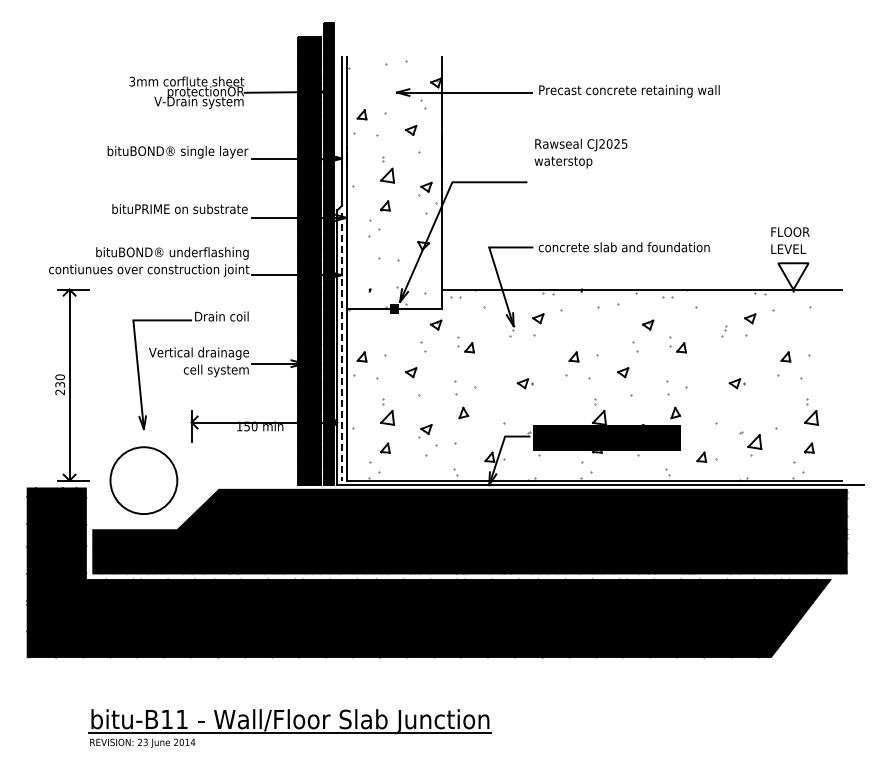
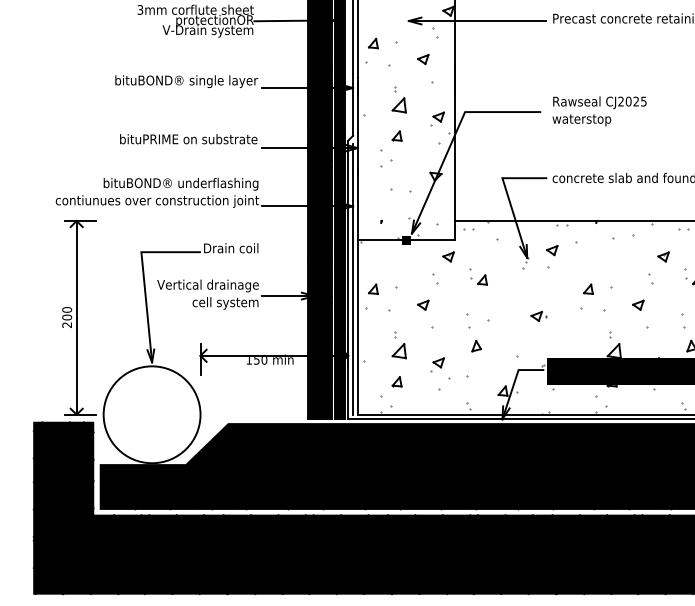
text: (580, 153) -> (599, 111), moved
line: (342, 346) -> (353, 278), dashed -> solid
text: (59, 384) -> (66, 317), 230 -> 200
circle: (143, 480) -> (151, 414), size x1.43

